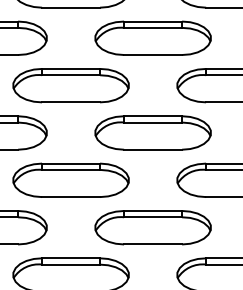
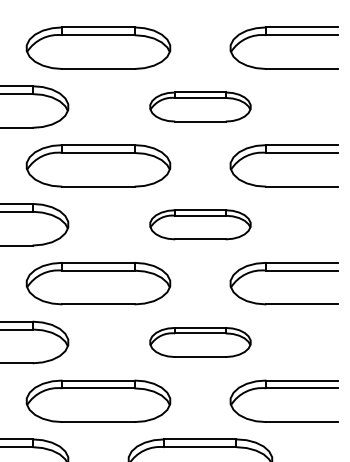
part: (153, 37) -> (200, 106), size x0.7
part: (153, 132) -> (200, 224), size x0.7
part: (153, 227) -> (200, 342), size x0.7

